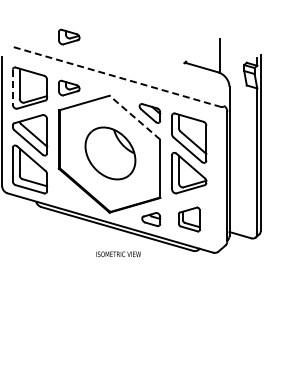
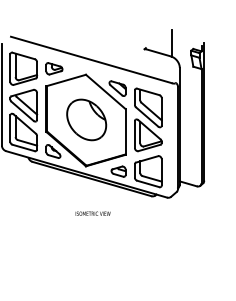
part: (69, 36) -> (54, 28), removed
line: (116, 76) -> (91, 59), dashed -> solid
line: (12, 87) -> (10, 68), dashed -> solid
line: (134, 117) -> (105, 91), dashed -> solid
part: (67, 193) -> (53, 151), added
part: (189, 219) -> (148, 171), size x1.67
text: (118, 253) -> (92, 213), moved

